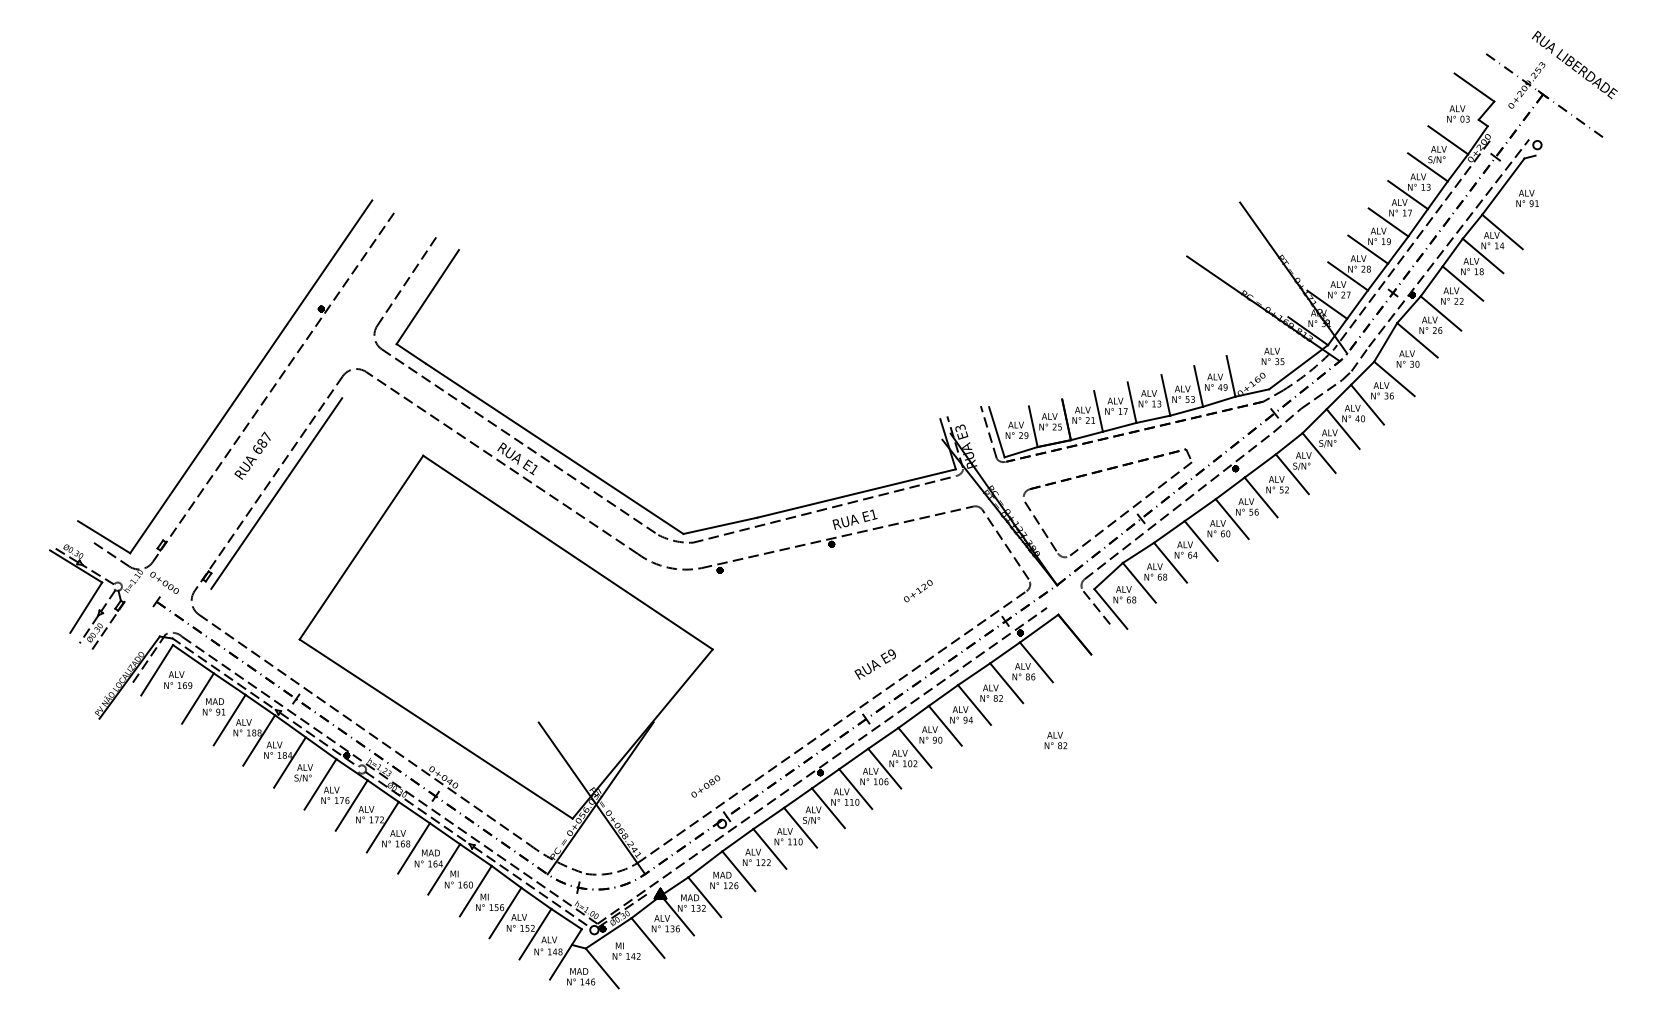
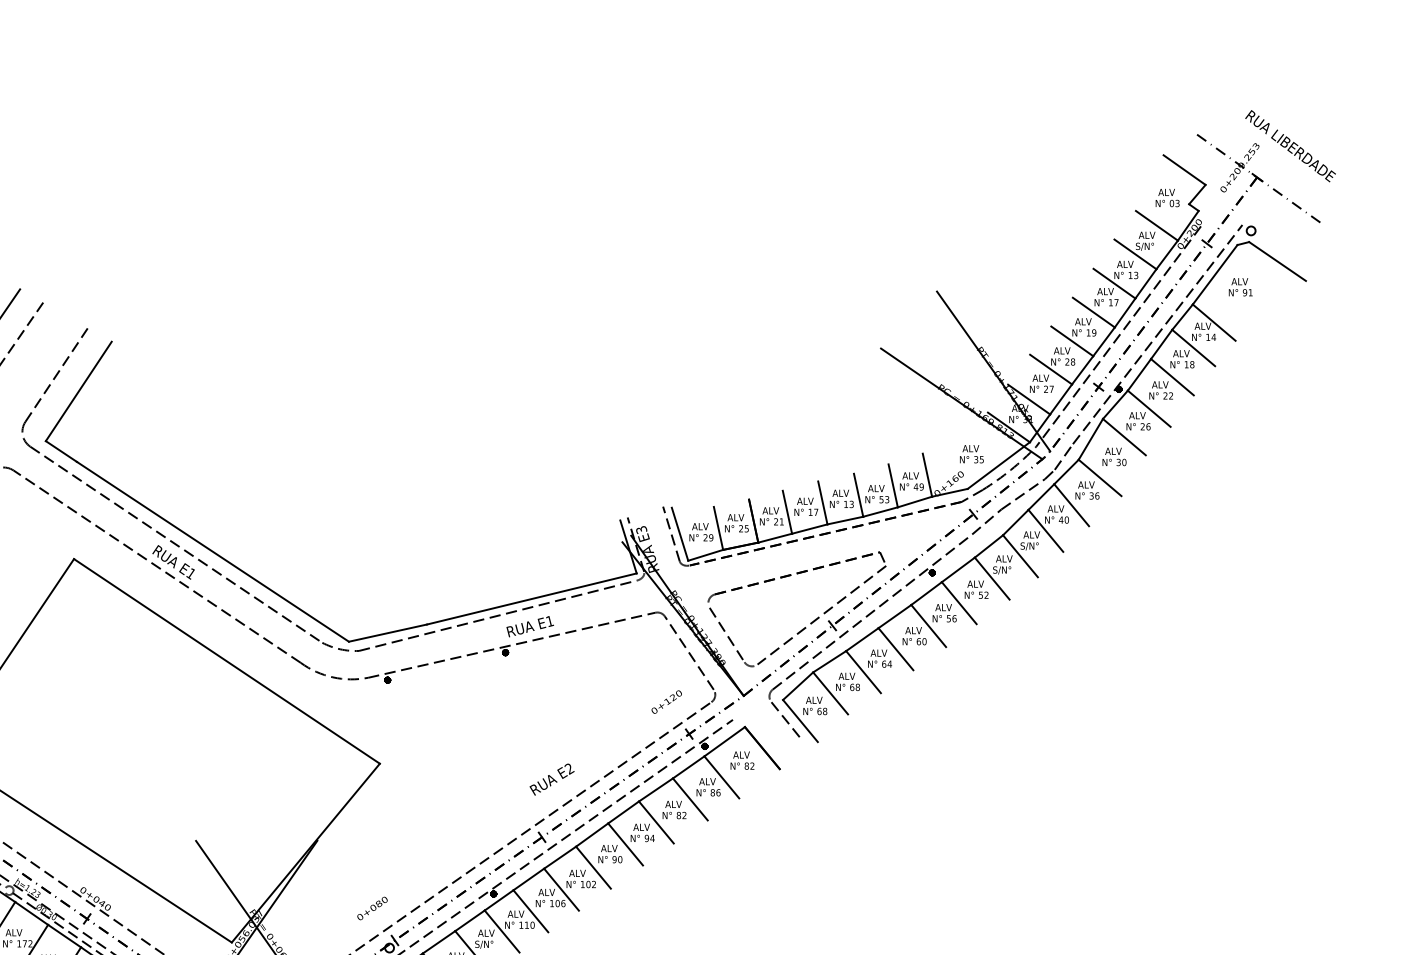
line: (1562, 173) -> (1277, 260), added
text: (918, 591) -> (666, 702), moved
text: (891, 654) -> (568, 769), E9 -> E2
text: (1055, 740) -> (741, 760), moved

